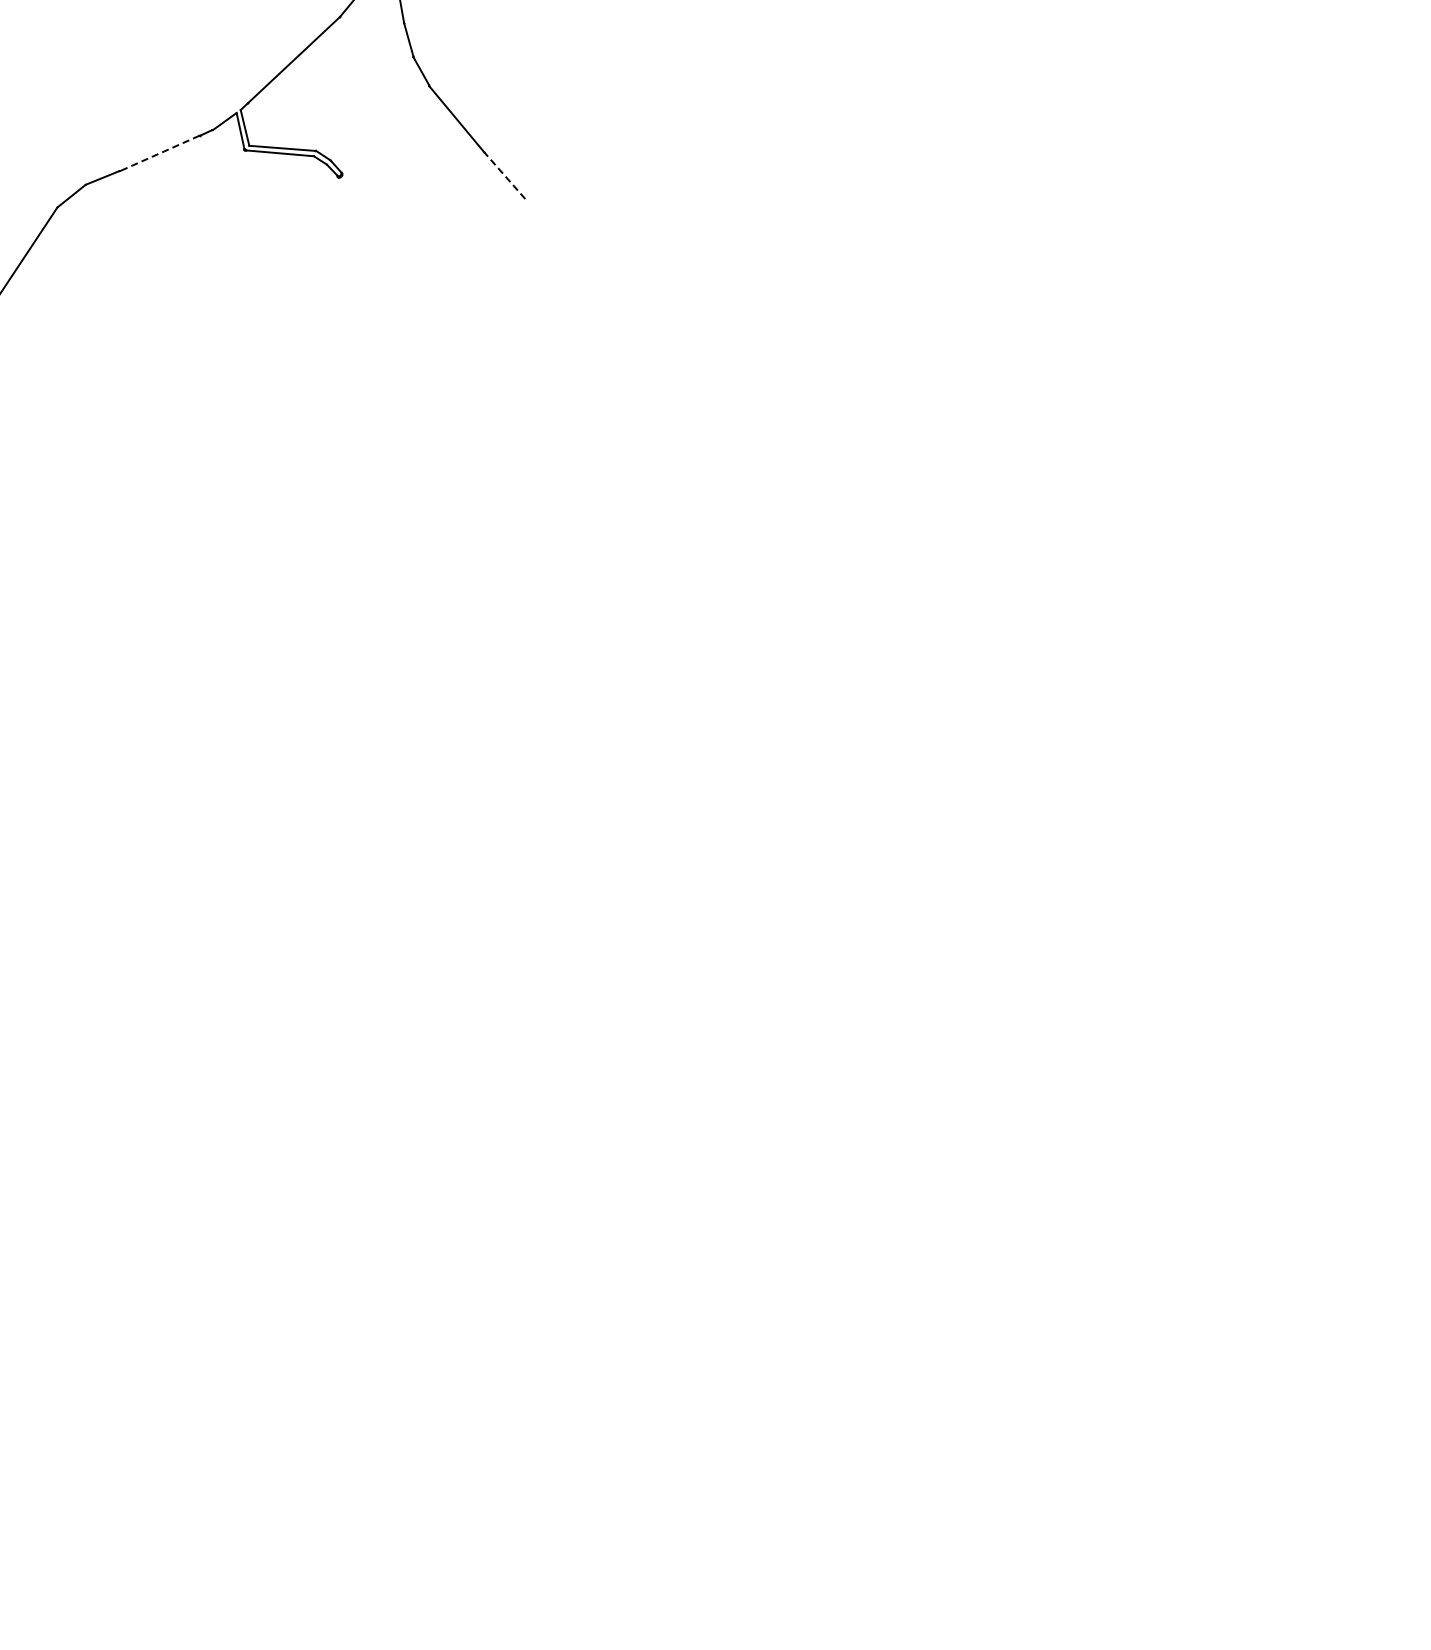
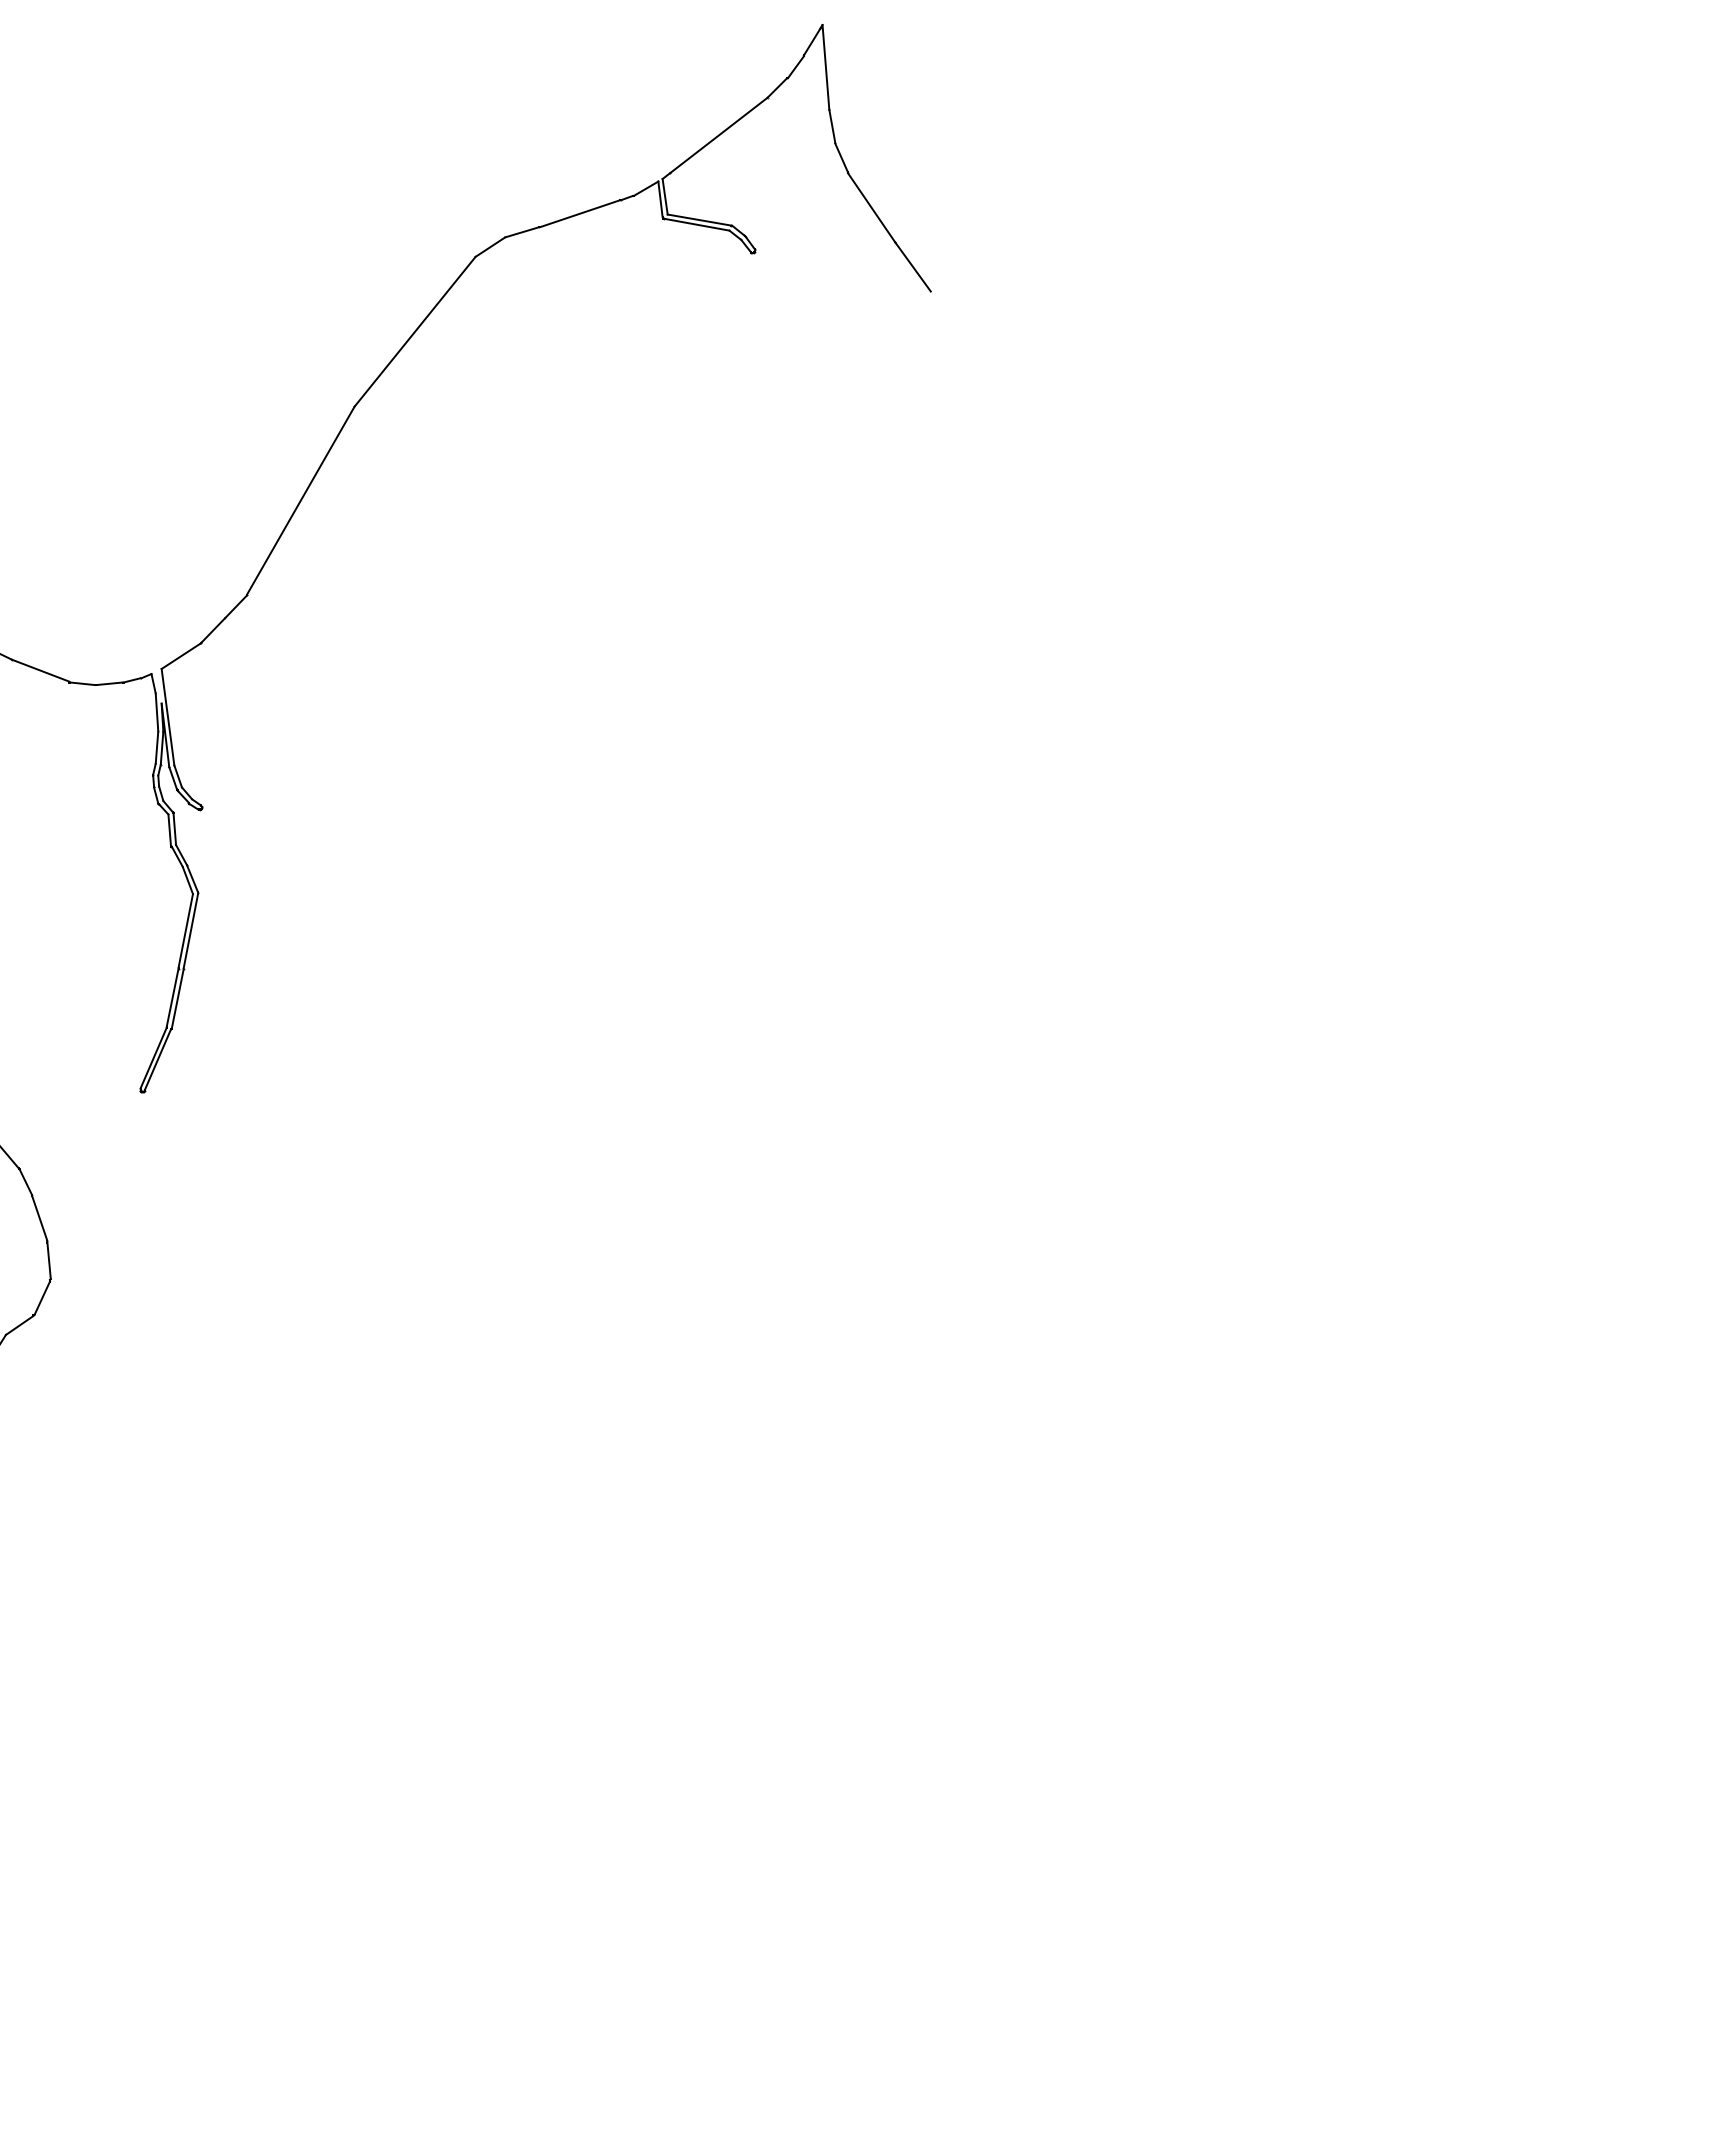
line: (159, 153) -> (579, 213), dashed -> solid
line: (504, 175) -> (912, 266), dashed -> solid

